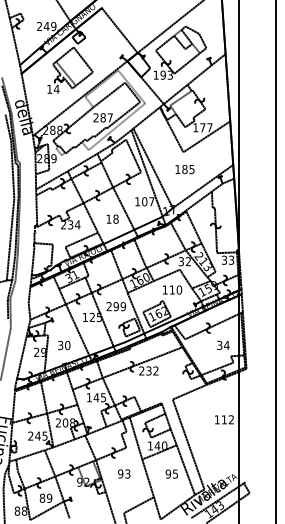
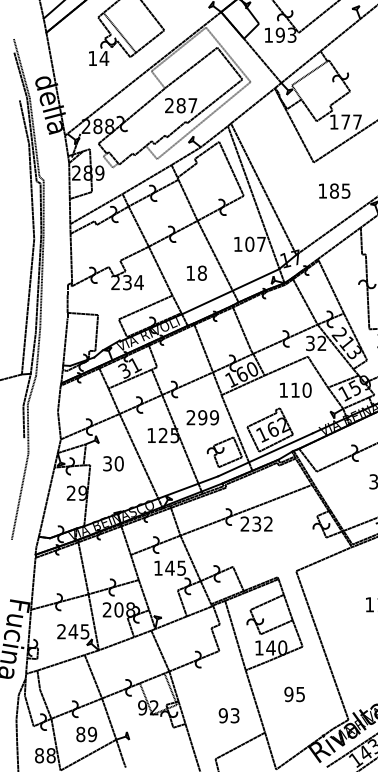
text: (184, 169) -> (333, 191), moved
text: (64, 345) -> (113, 463), moved
line: (185, 469) -> (317, 686), removed
text: (124, 473) -> (229, 714), moved

